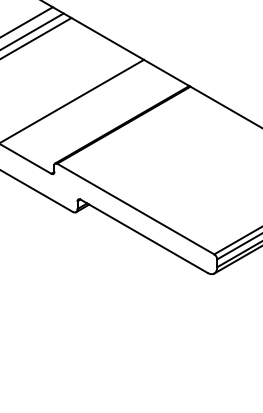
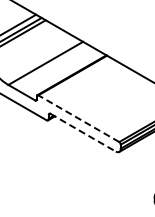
line: (135, 208) -> (78, 118), solid -> dashed
line: (144, 235) -> (83, 132), solid -> dashed

